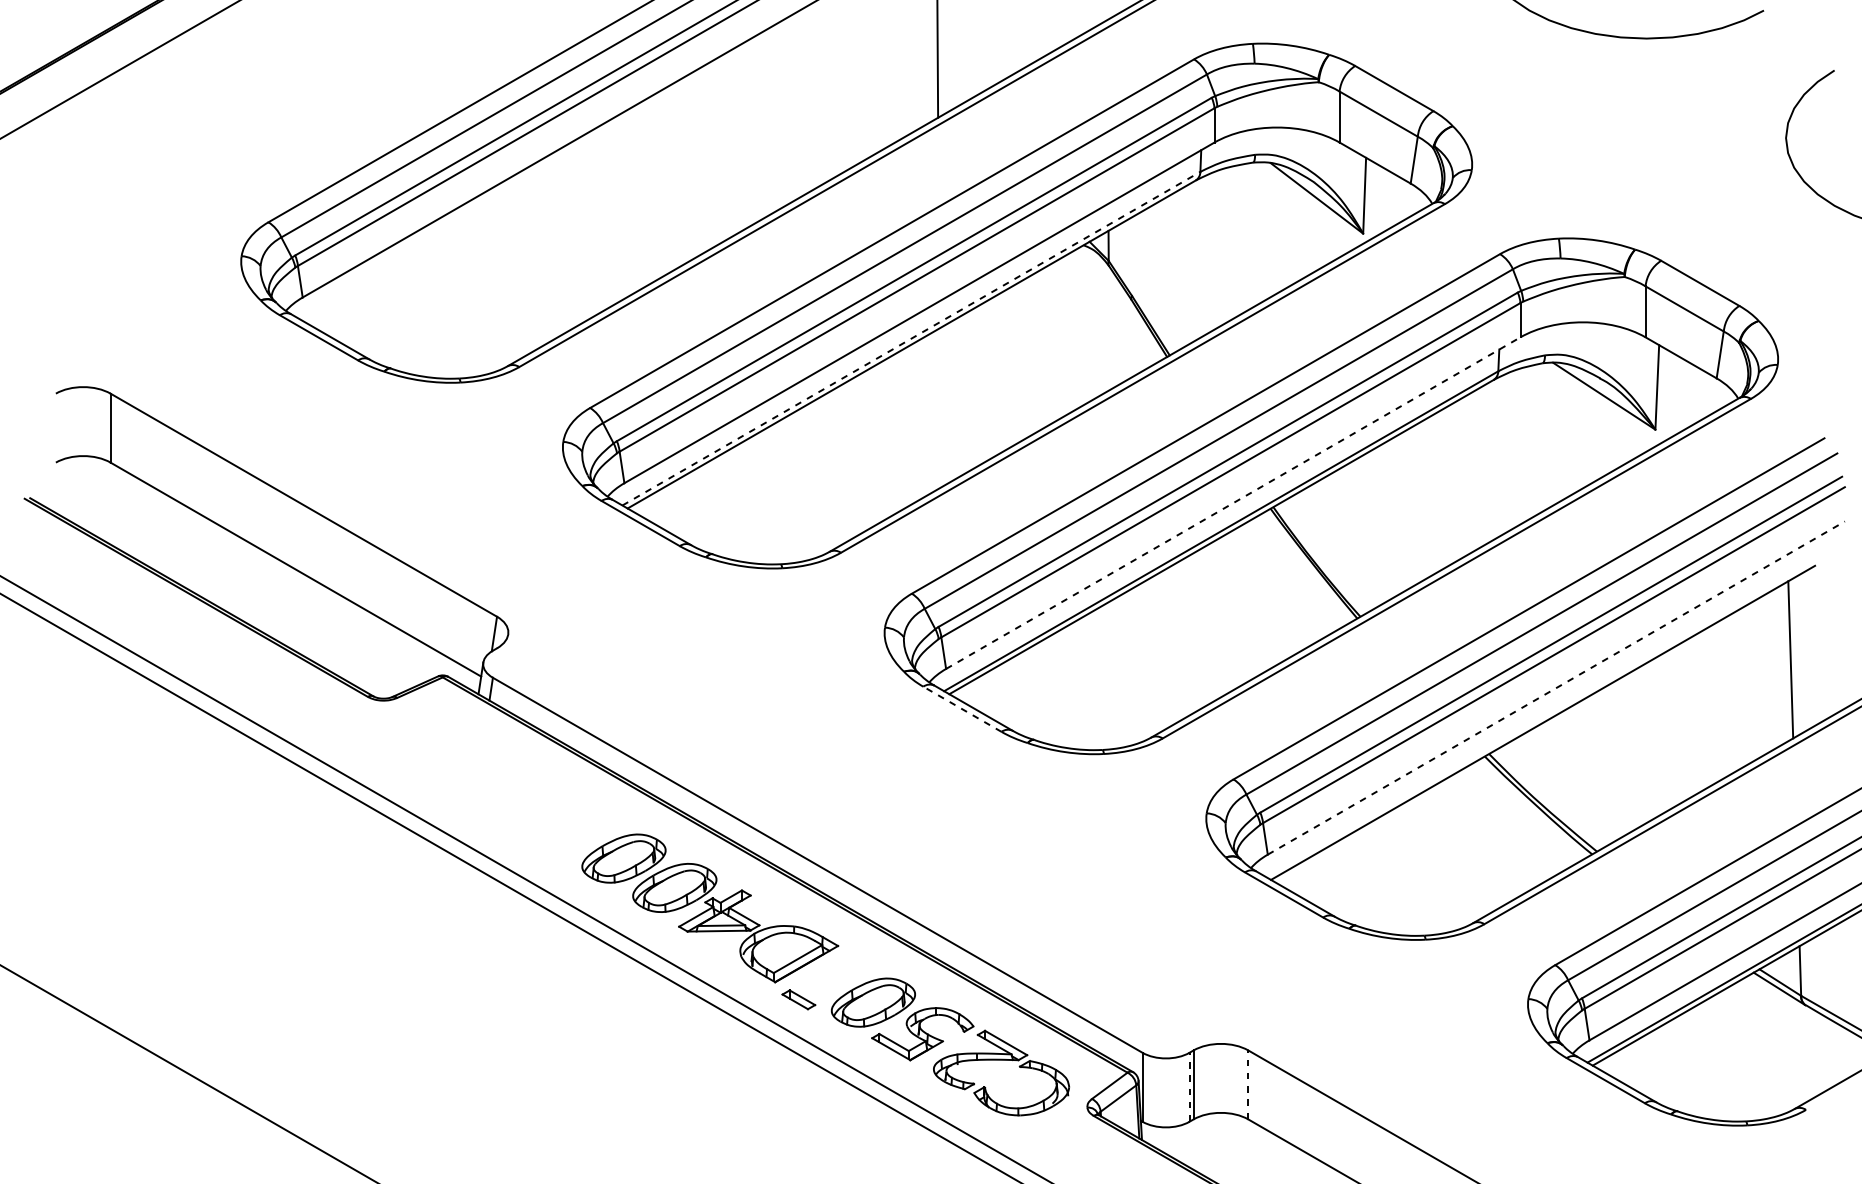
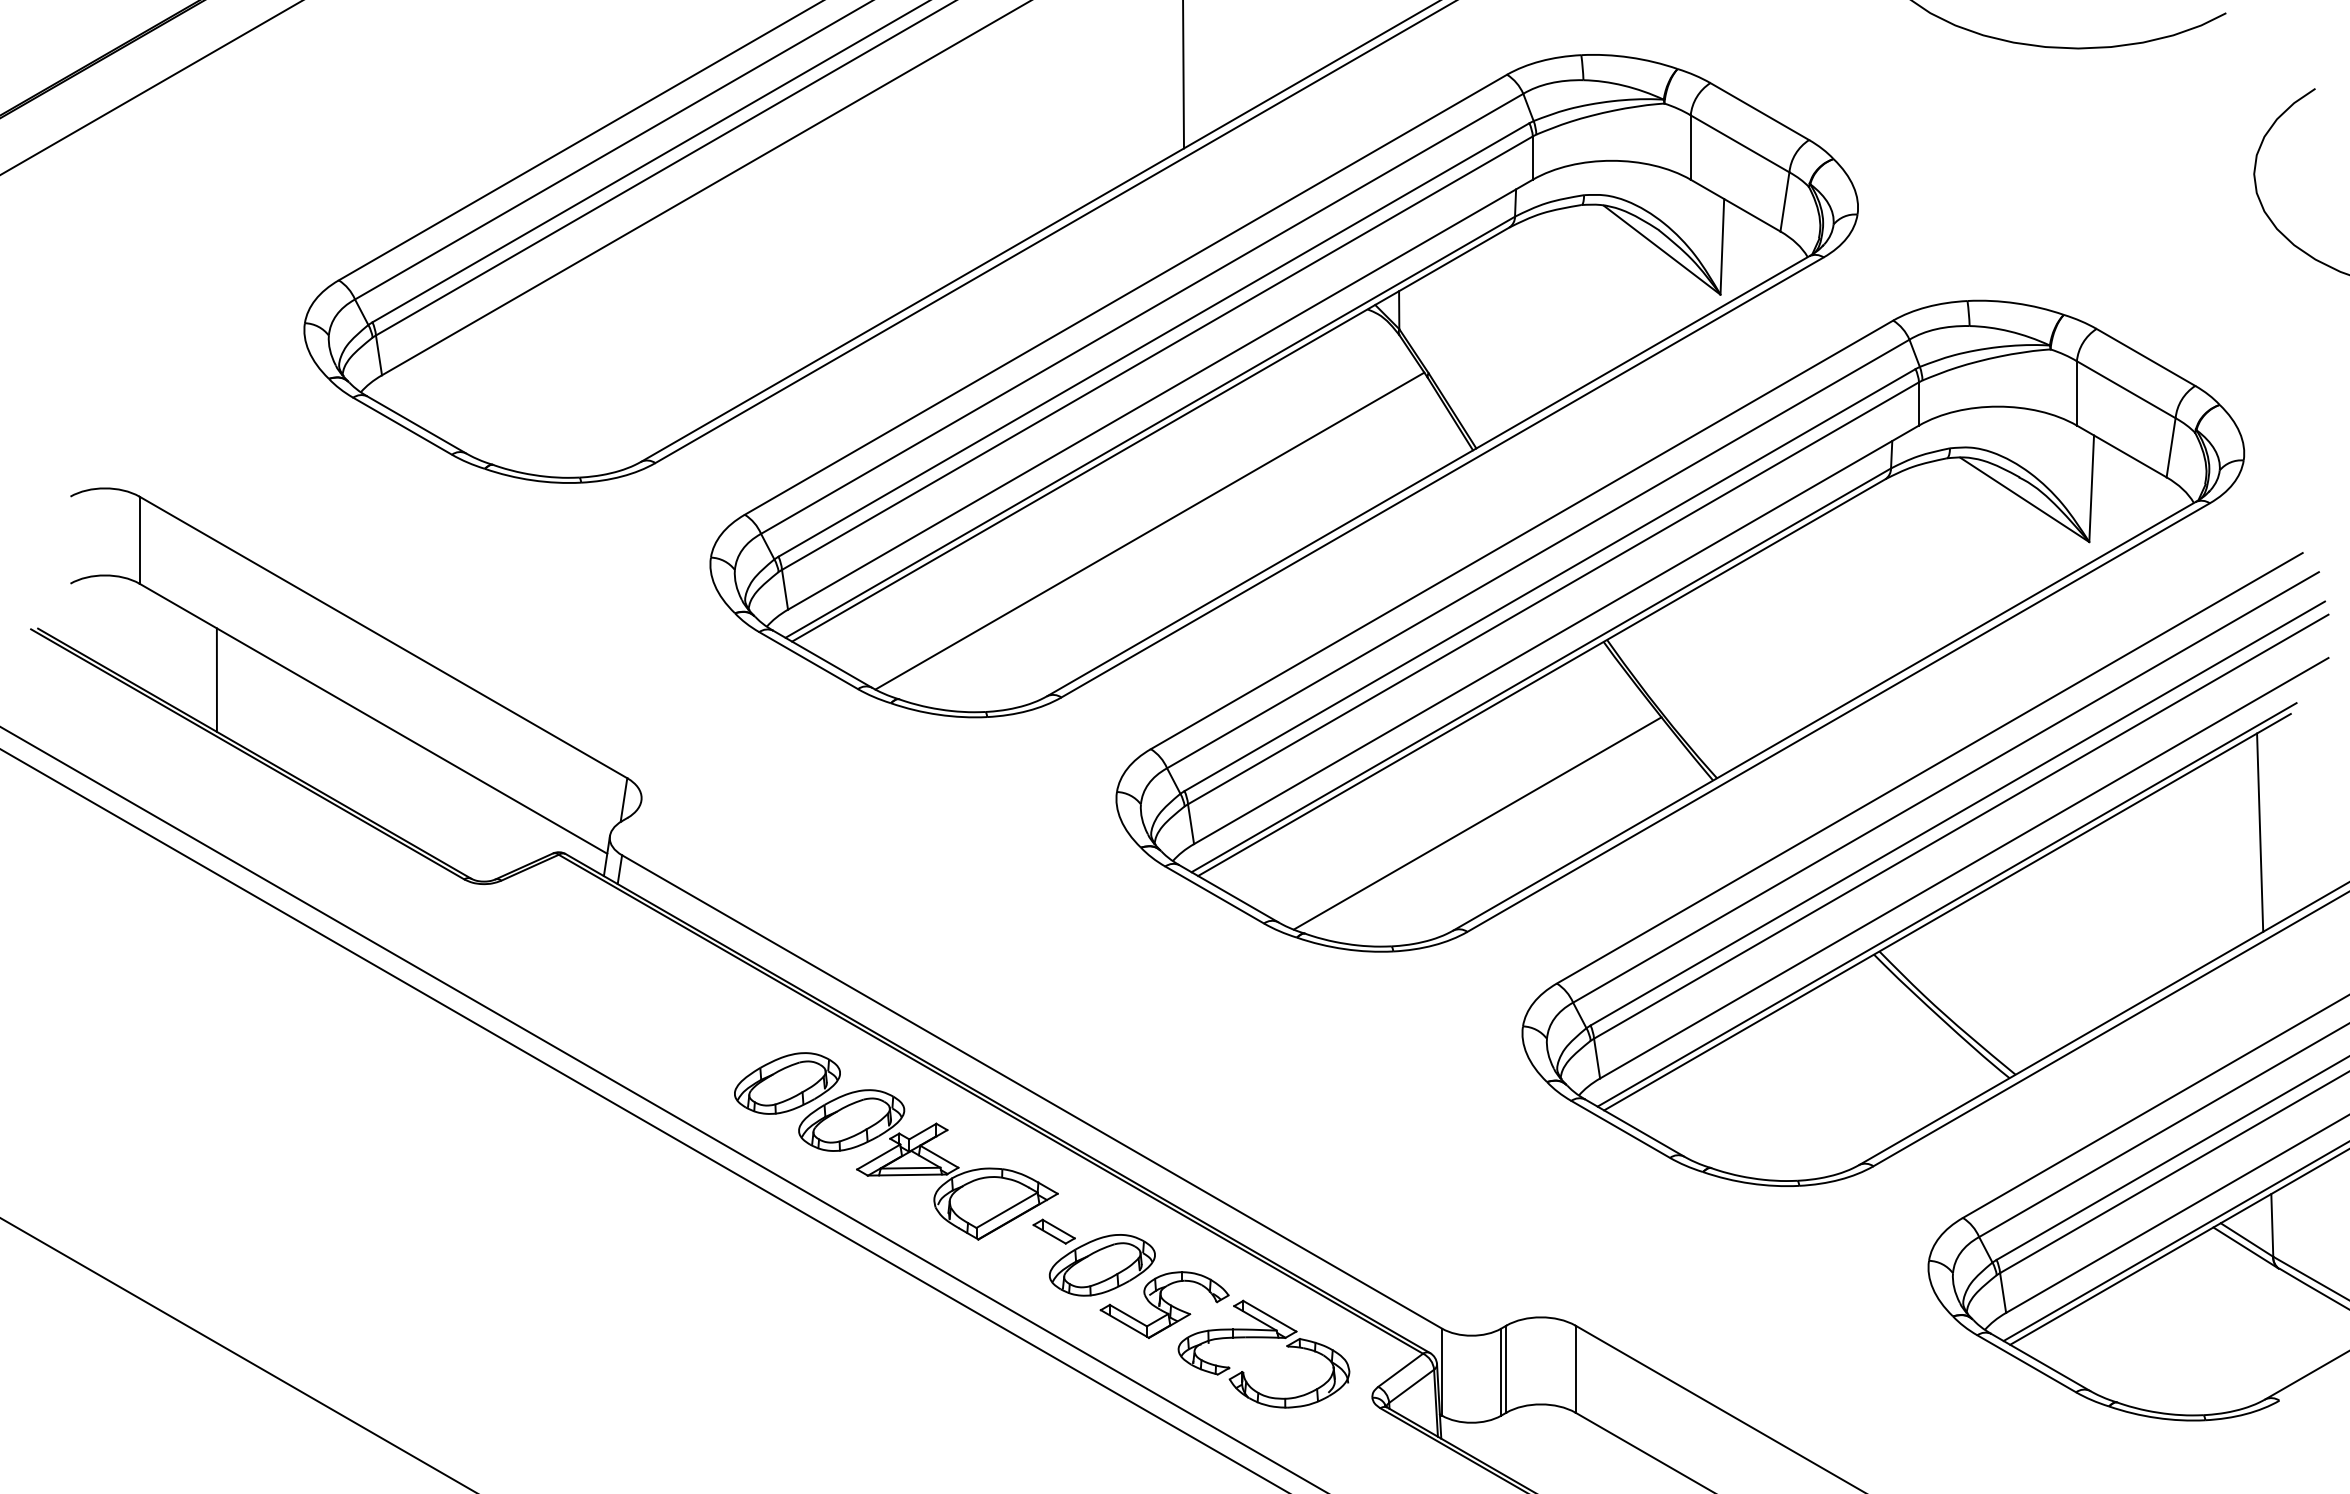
line: (911, 338) -> (1150, 427), dashed -> solid
line: (910, 420) -> (1149, 530), added
line: (1233, 502) -> (1556, 634), dashed -> solid
line: (171, 538) -> (216, 679), added
line: (1170, 652) -> (1477, 823), added
line: (1556, 688) -> (1964, 868), dashed -> solid
line: (962, 709) -> (1214, 895), dashed -> solid
line: (1542, 716) -> (1946, 904), added
part: (798, 999) -> (1053, 1231), moved
line: (1248, 1085) -> (1575, 1369), dashed -> solid
line: (1189, 1087) -> (1501, 1372), dashed -> solid

